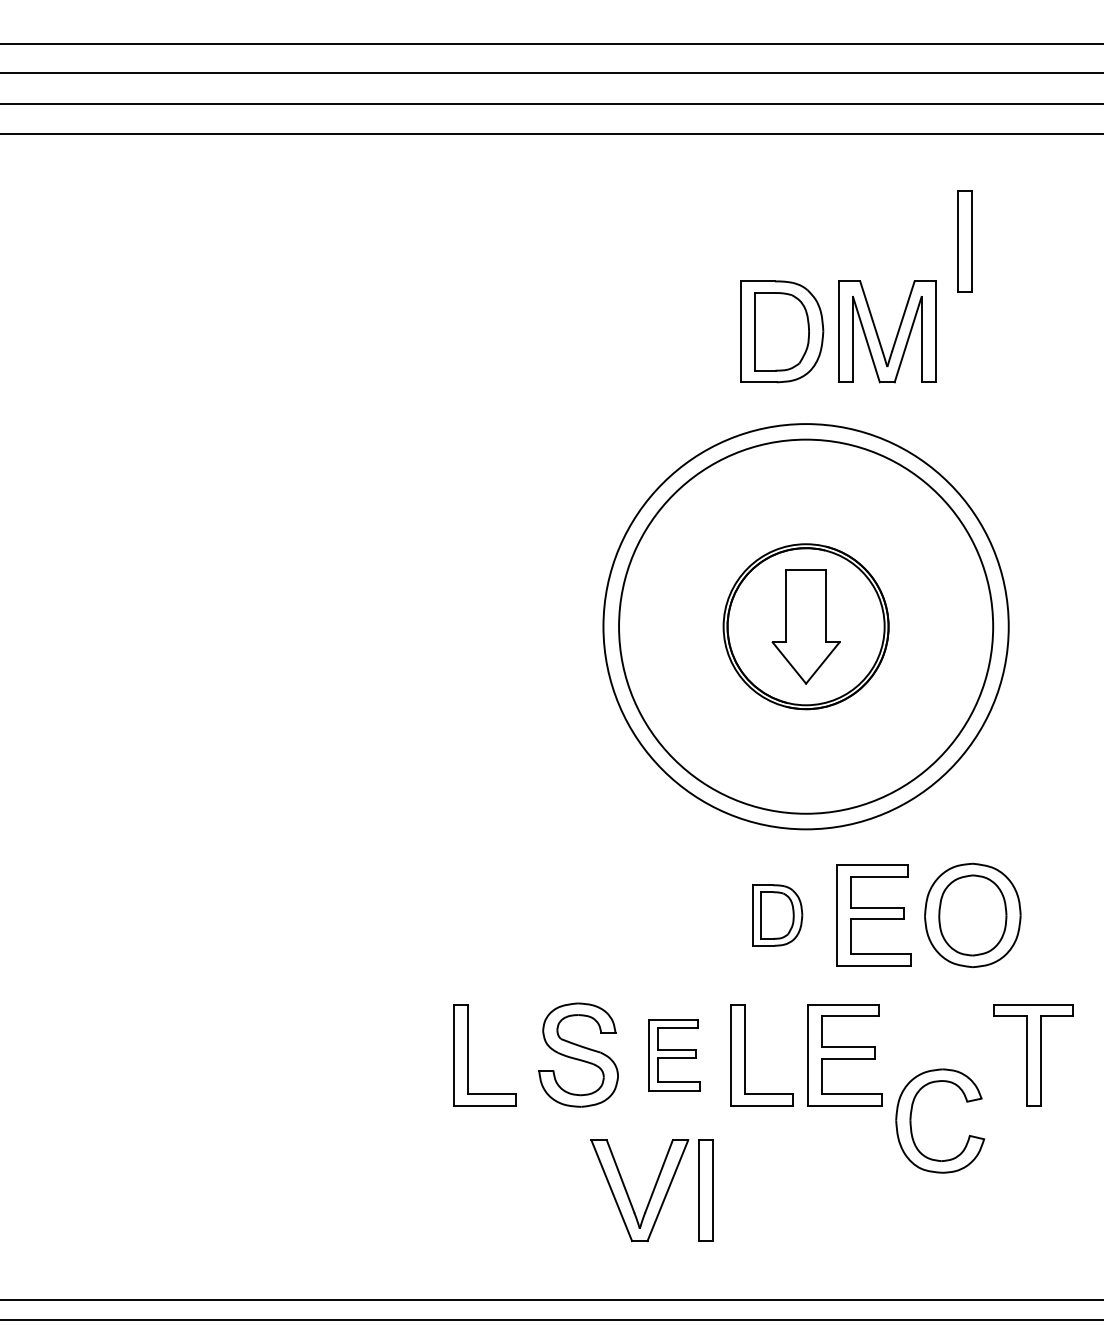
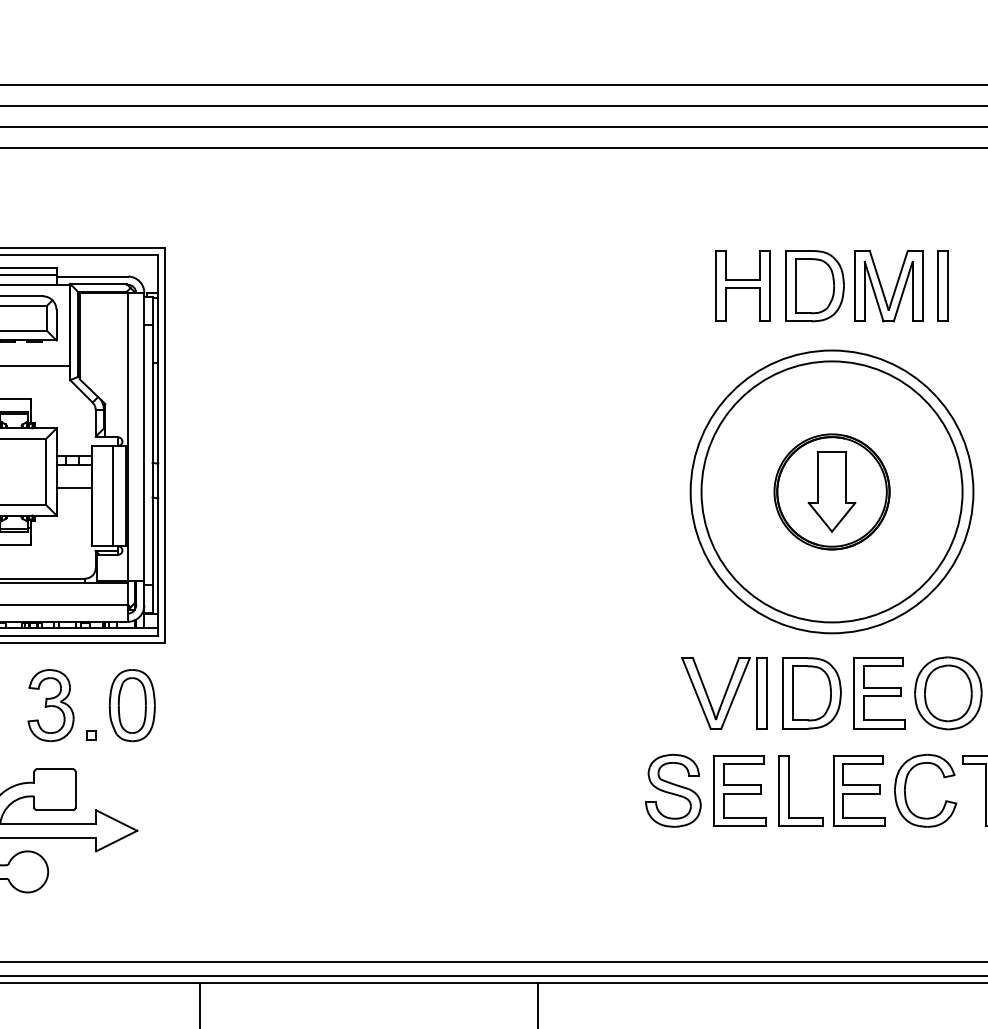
part: (964, 240) -> (942, 285), moved
part: (677, 330) -> (742, 285), added
part: (776, 915) -> (811, 693), size x1.67
part: (468, 1054) -> (596, 790), removed
part: (673, 1054) -> (739, 790), size x1.43
part: (912, 1113) -> (906, 785), moved
part: (651, 1190) -> (724, 693), moved

